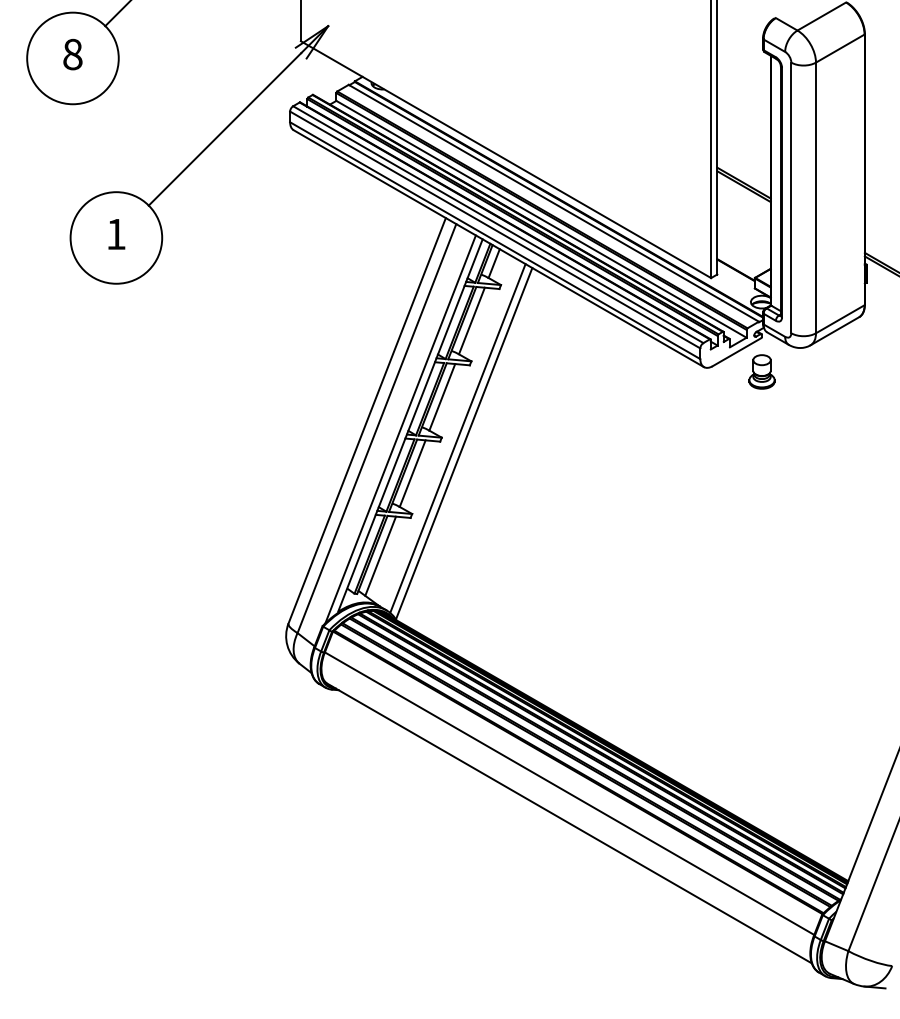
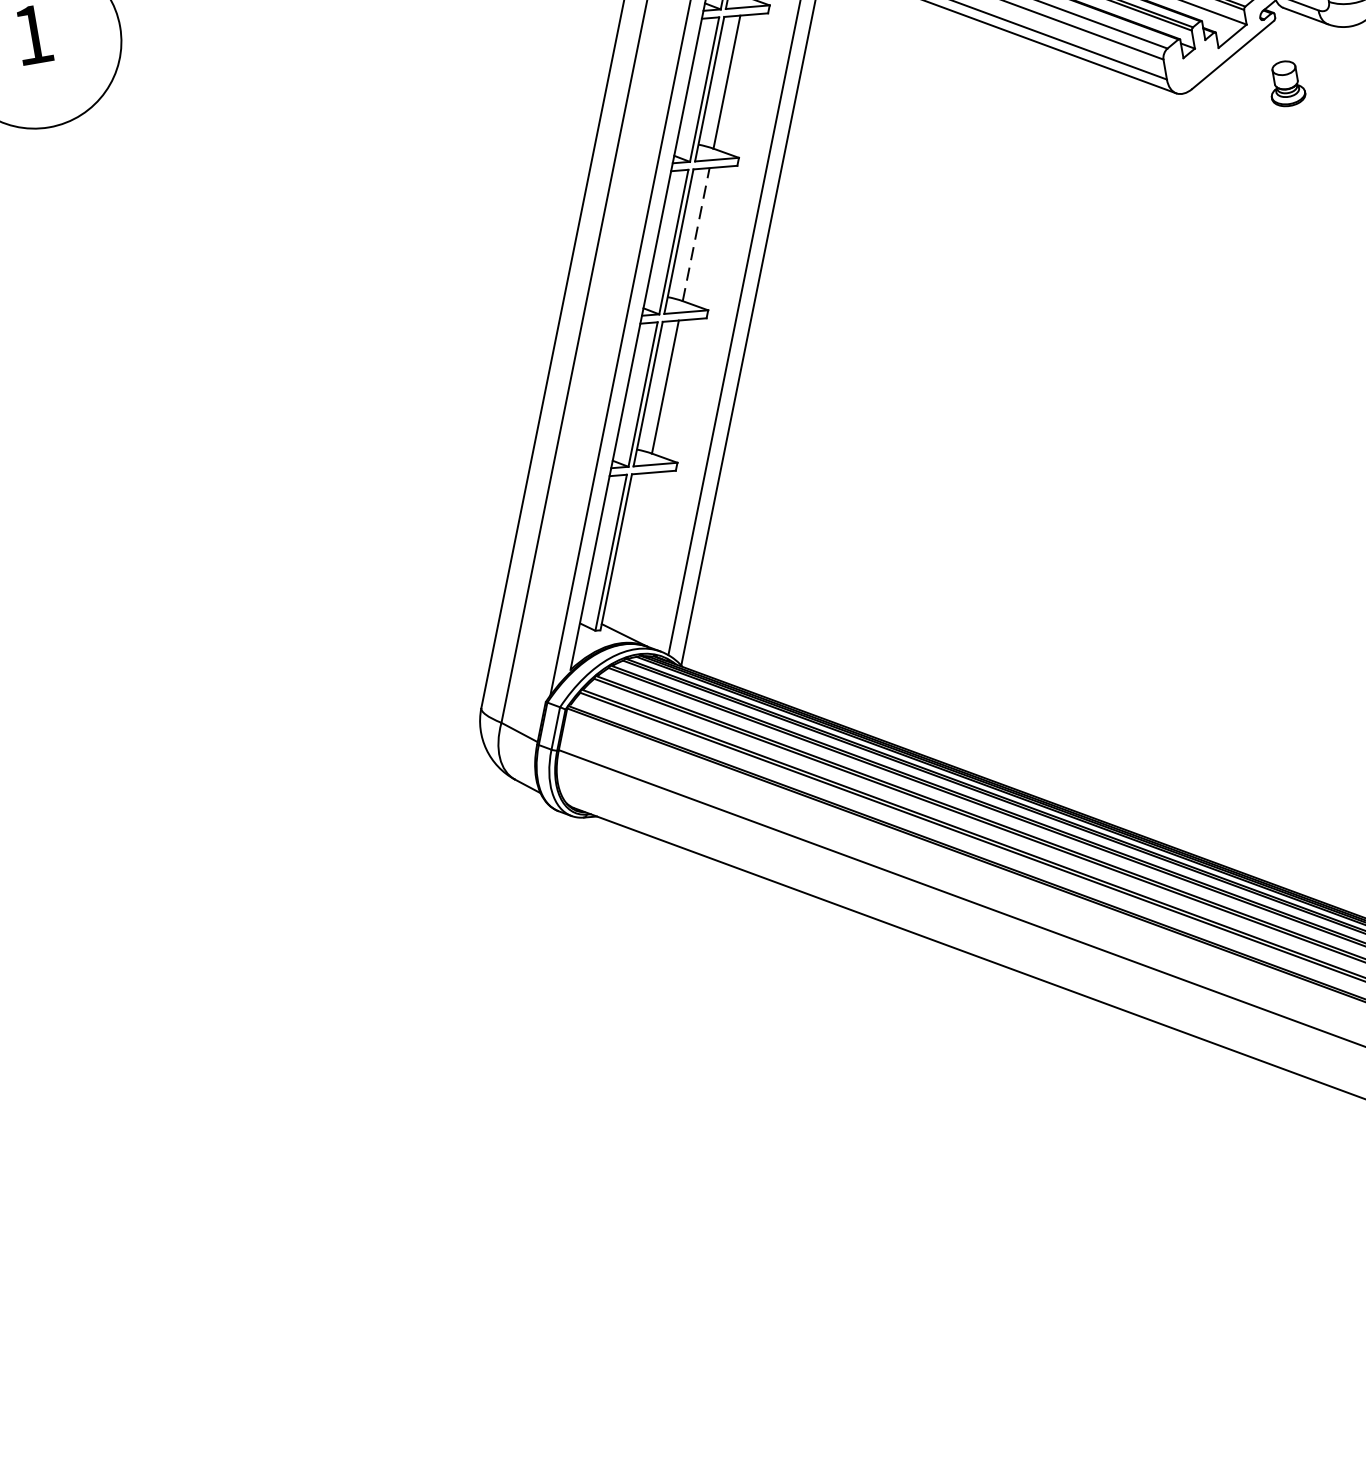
part: (761, 371) -> (1285, 82), size x0.7
line: (442, 397) -> (696, 234), solid -> dashed
line: (380, 555) -> (631, 550), removed

